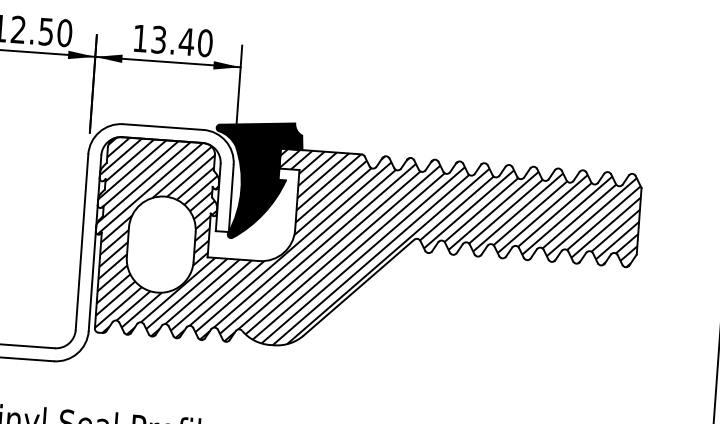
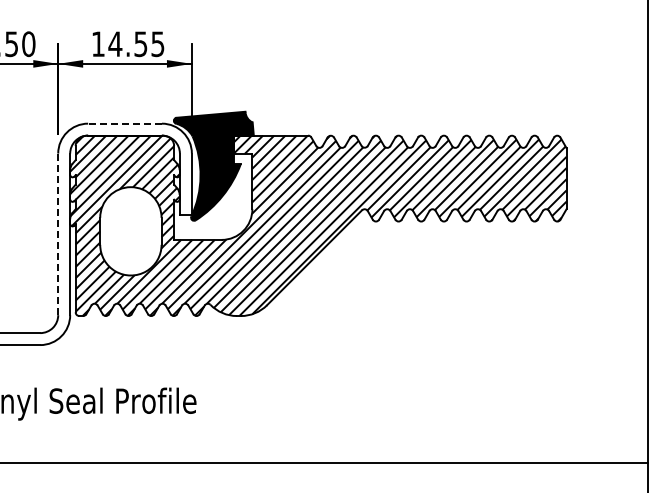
text: (181, 41) -> (136, 44), 13.40 -> 14.55
line: (163, 126) -> (125, 123), solid -> dashed
line: (82, 242) -> (58, 234), solid -> dashed

